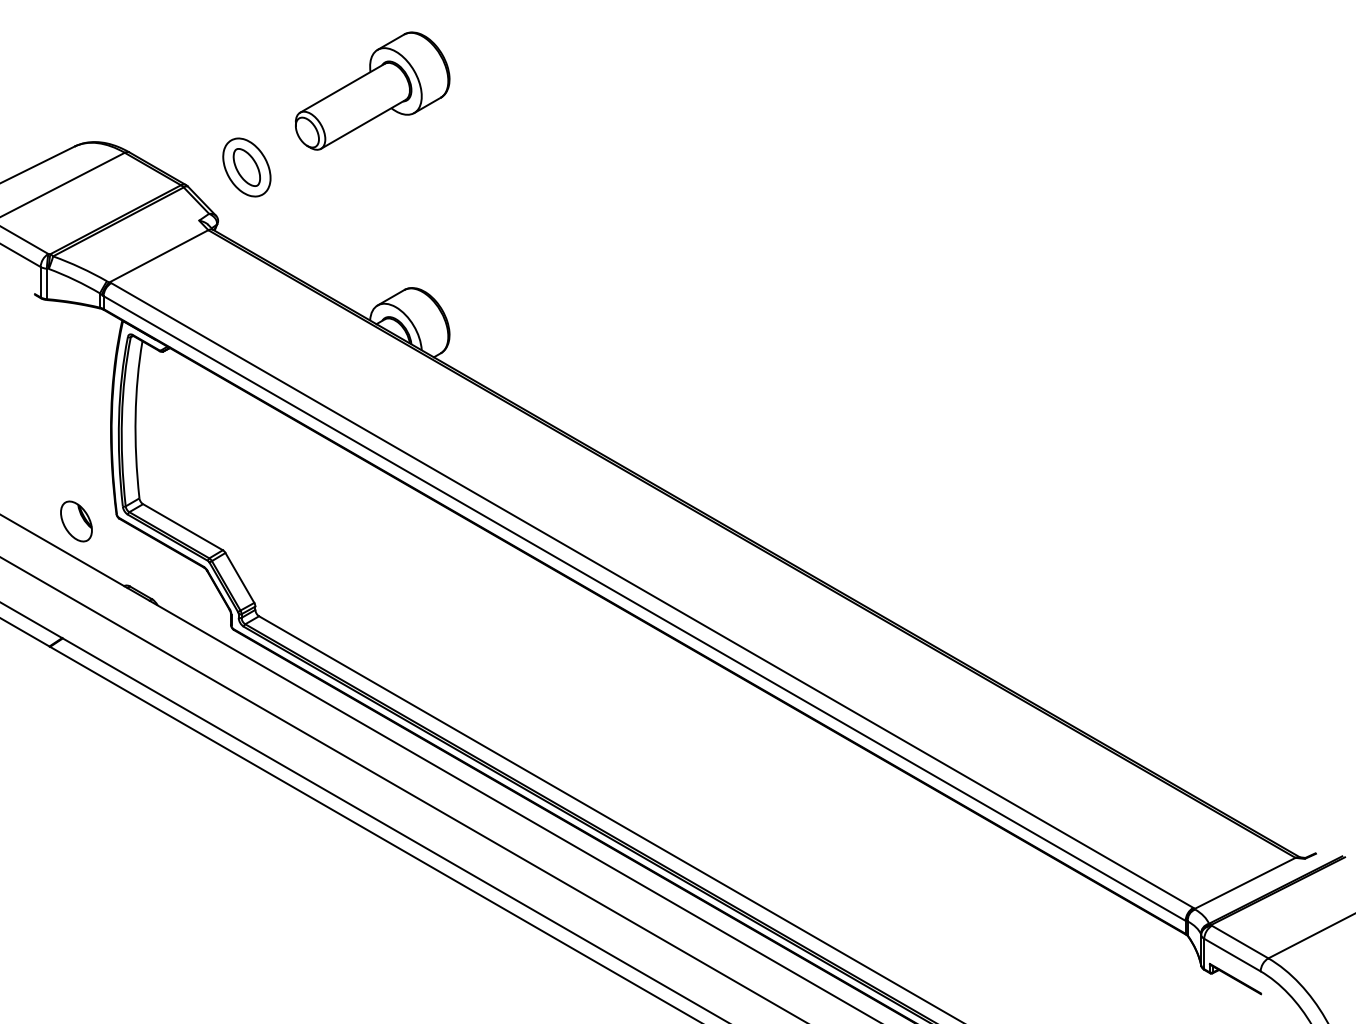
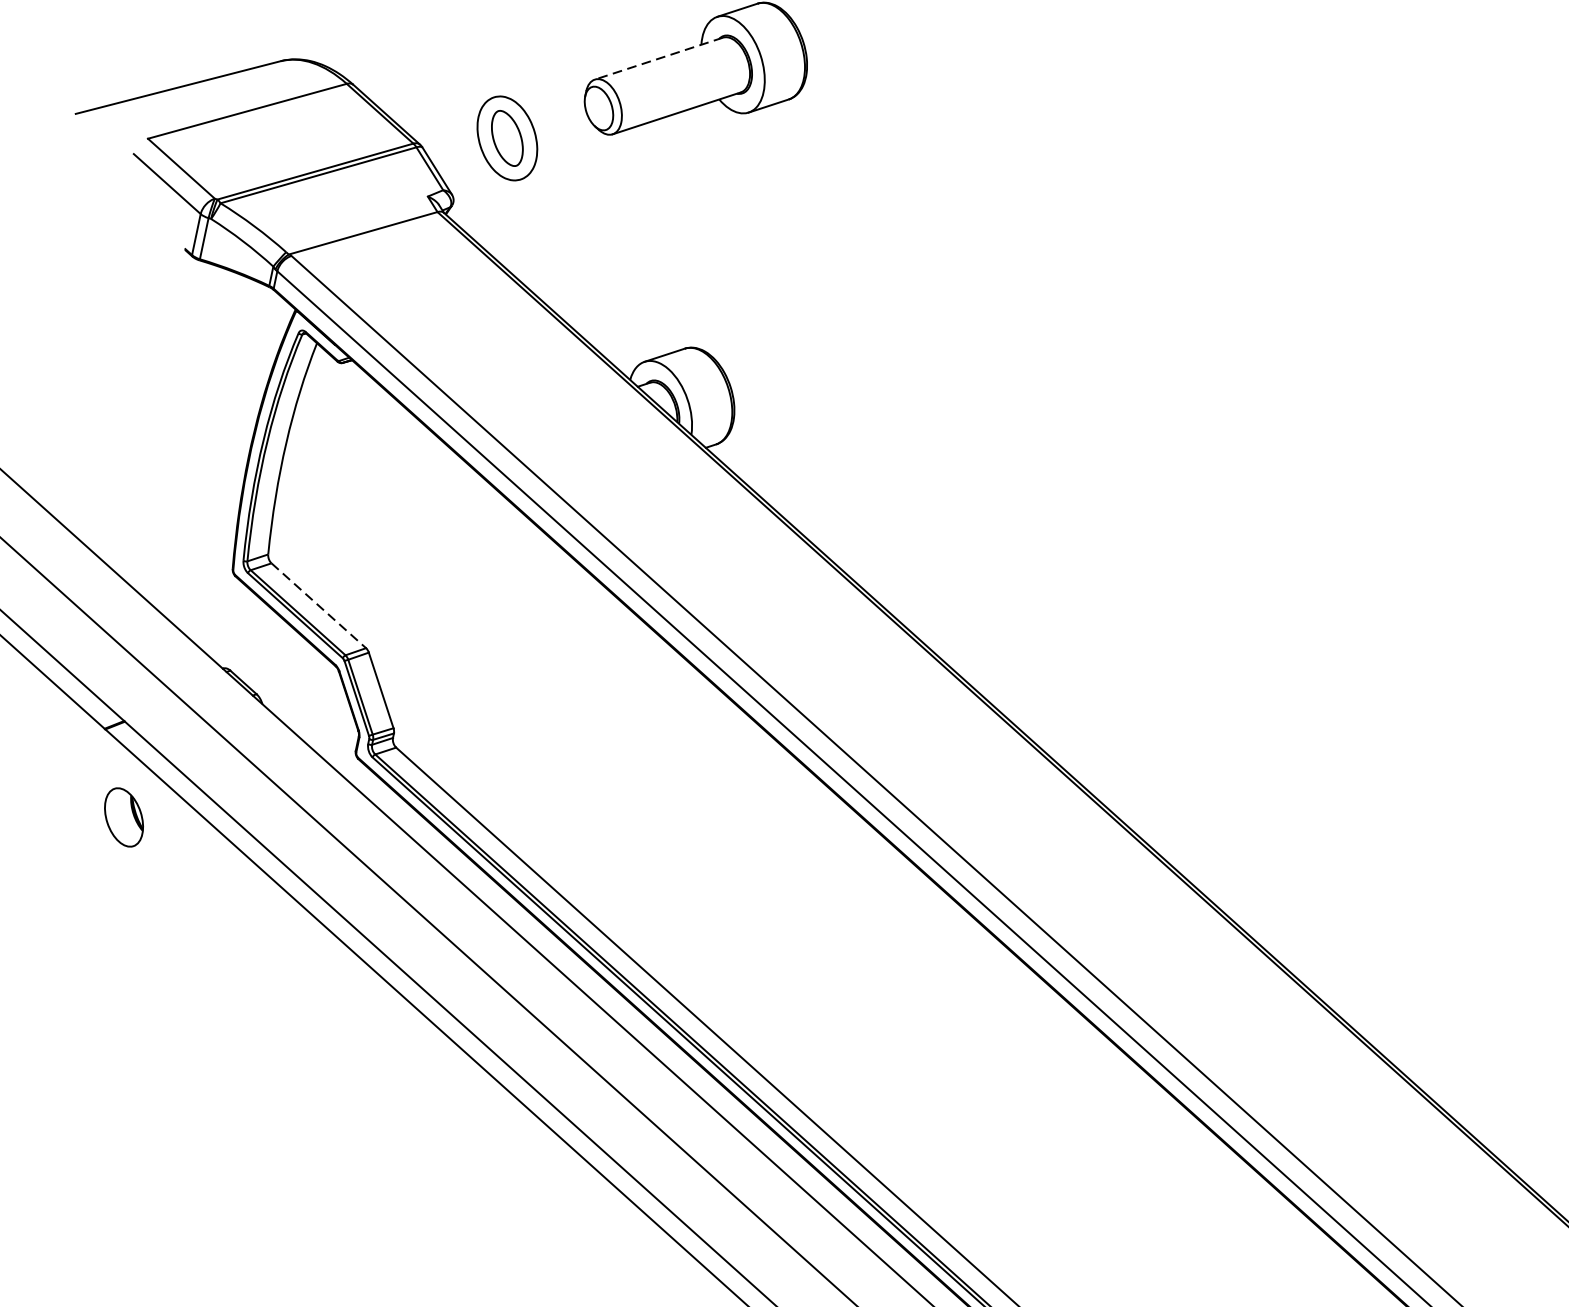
line: (342, 88) -> (658, 58), solid -> dashed
part: (76, 521) -> (124, 817), moved
line: (183, 527) -> (319, 606), solid -> dashed

